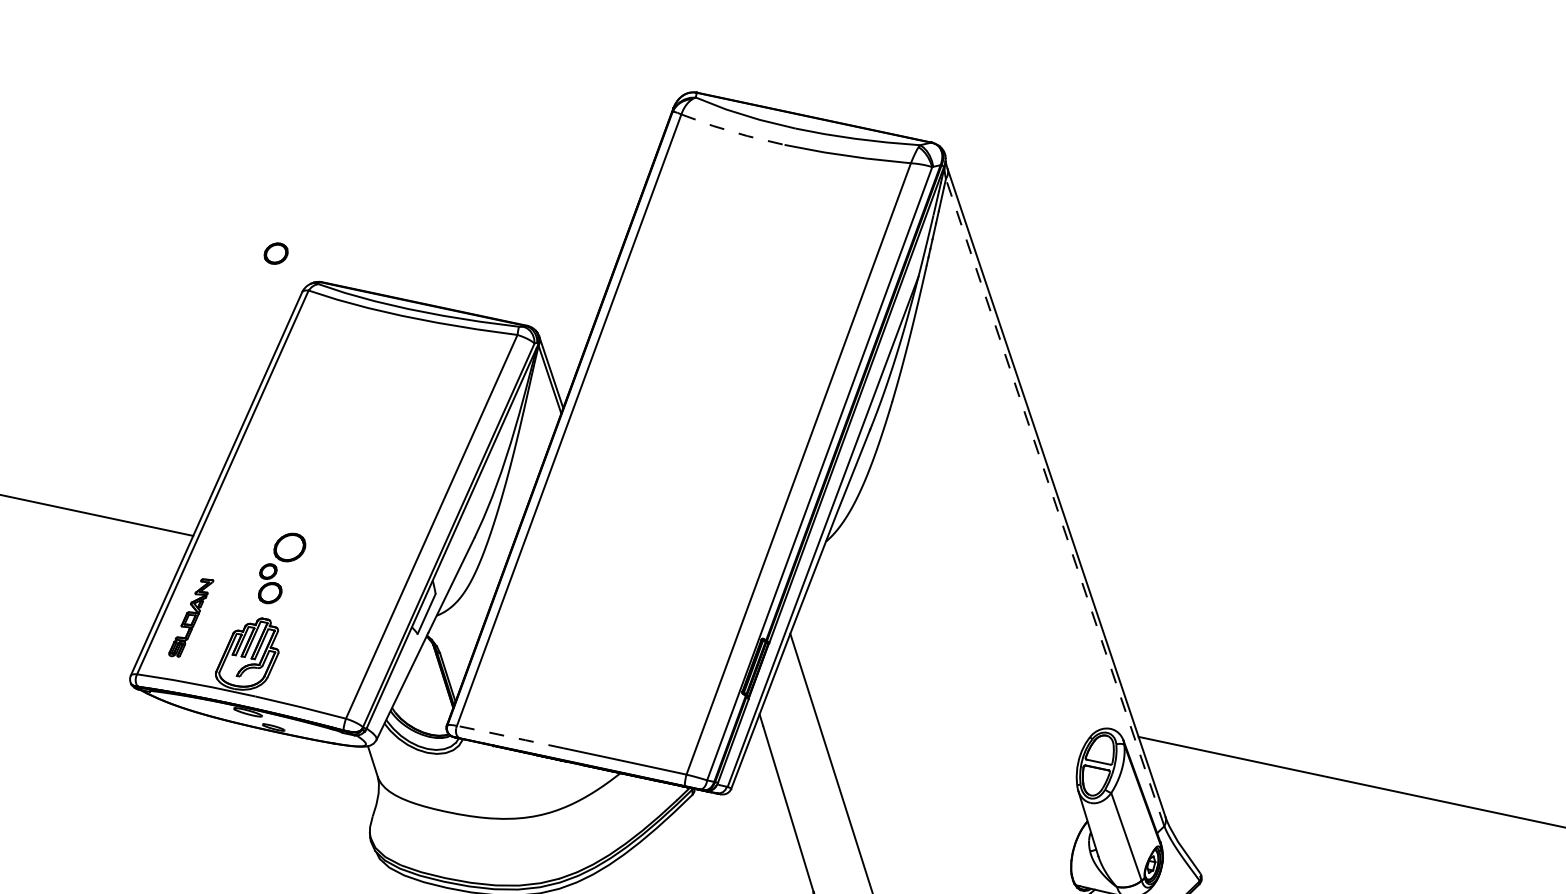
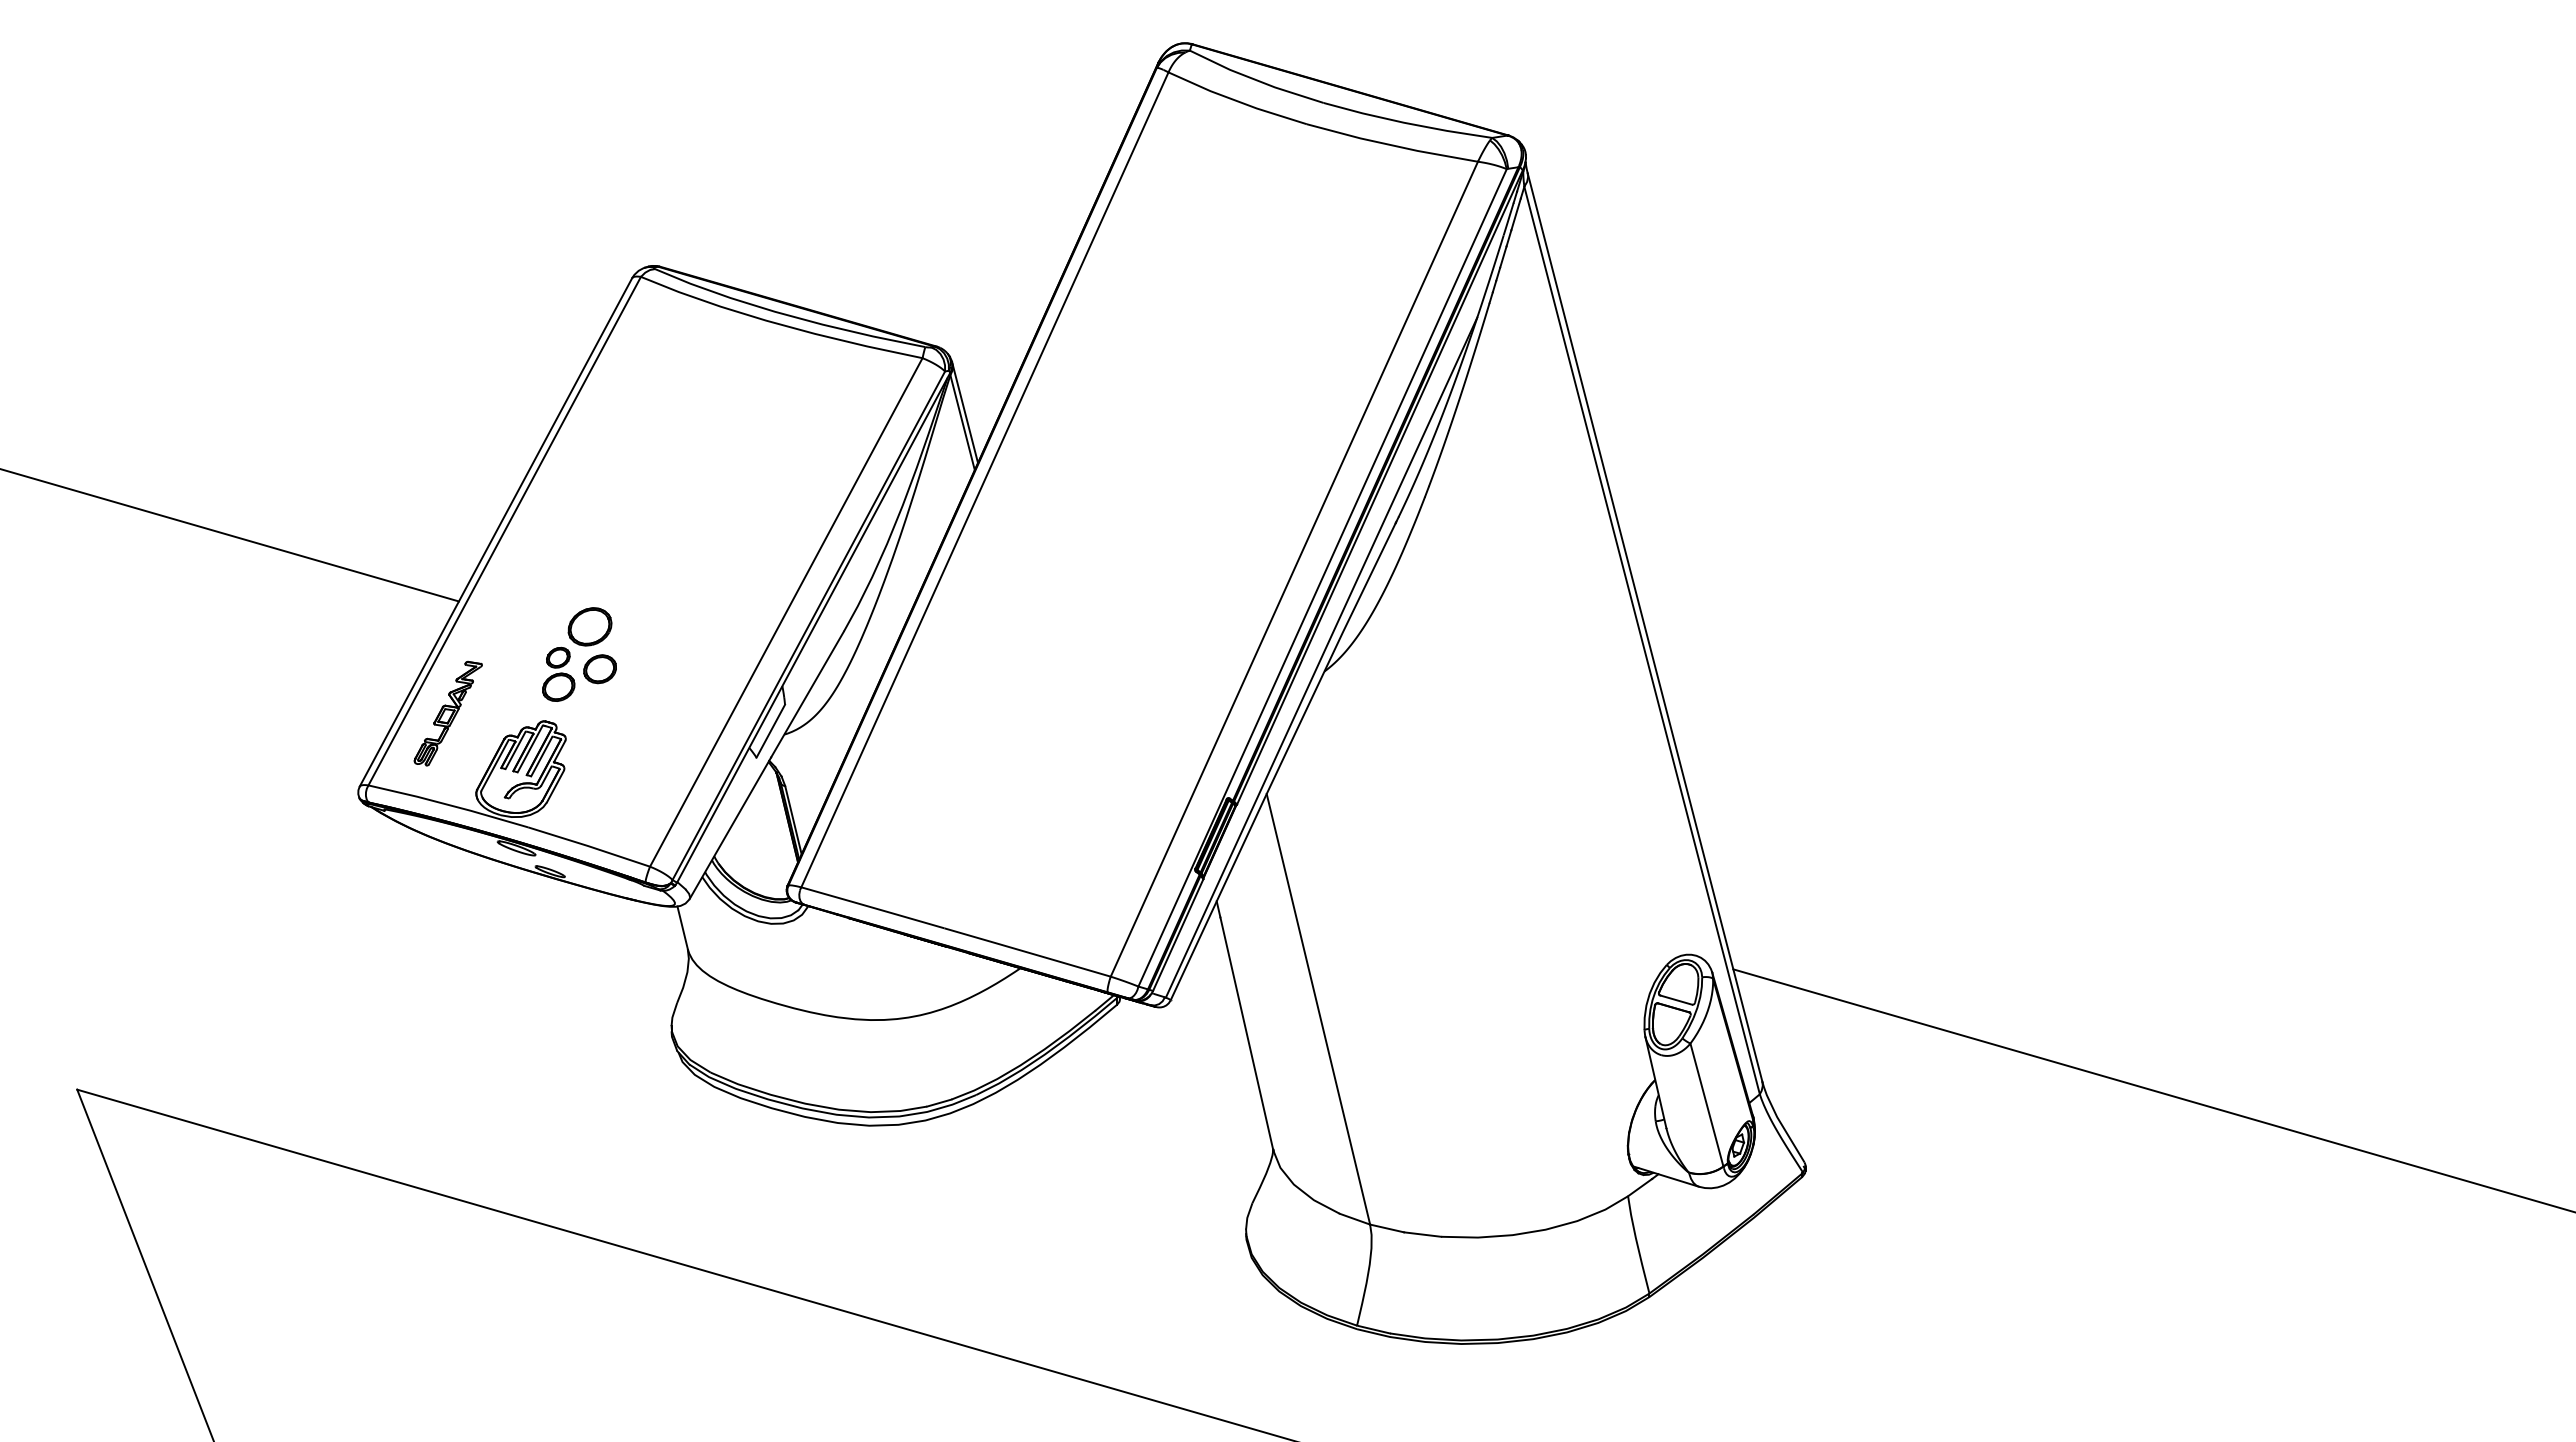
line: (733, 132) -> (1237, 101), dashed -> solid
part: (275, 253) -> (599, 669), moved
line: (1055, 502) -> (1642, 640), dashed -> solid
line: (509, 736) -> (872, 907), dashed -> solid

